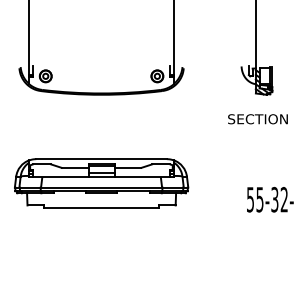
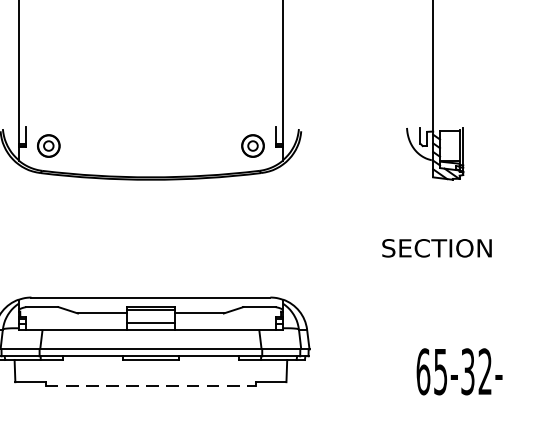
text: (257, 119) -> (436, 248), moved
text: (250, 199) -> (423, 371), 55-32- -> 65-32-
line: (101, 207) -> (150, 385), solid -> dashed

